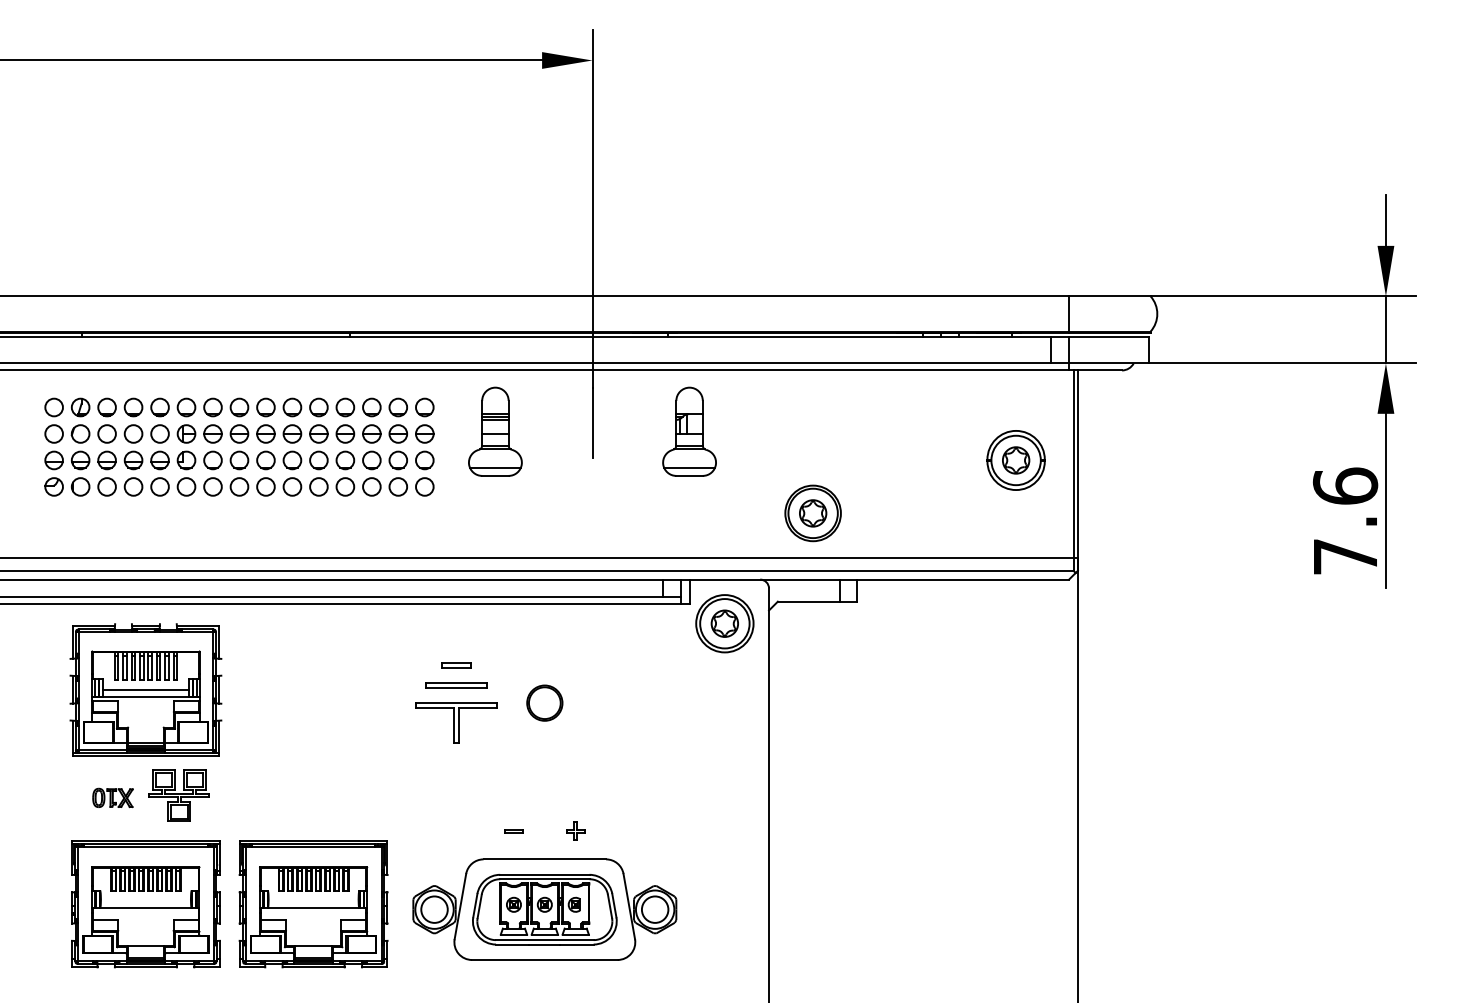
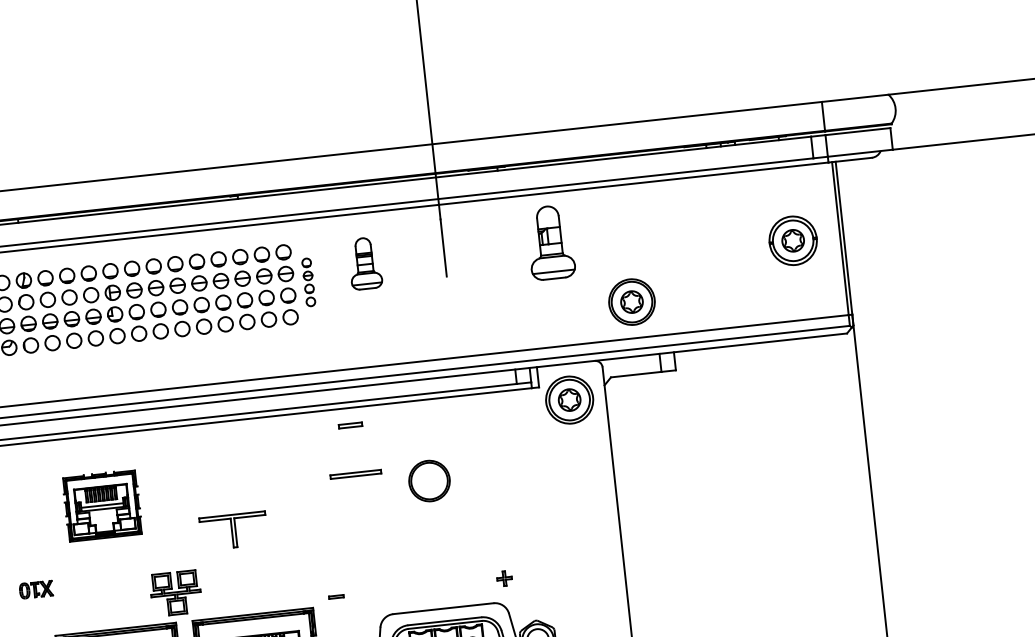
part: (495, 431) -> (365, 263), size x0.7
part: (689, 431) -> (550, 242), moved
part: (424, 446) -> (308, 281), size x0.6
part: (456, 665) -> (350, 425), moved
part: (145, 689) -> (101, 505), size x0.6
part: (544, 702) -> (429, 480), size x1.4
part: (456, 722) -> (233, 530), moved
part: (178, 795) -> (175, 593), moved
part: (112, 797) -> (35, 589), moved
line: (513, 830) -> (335, 596), moved
part: (575, 830) -> (504, 578), moved

